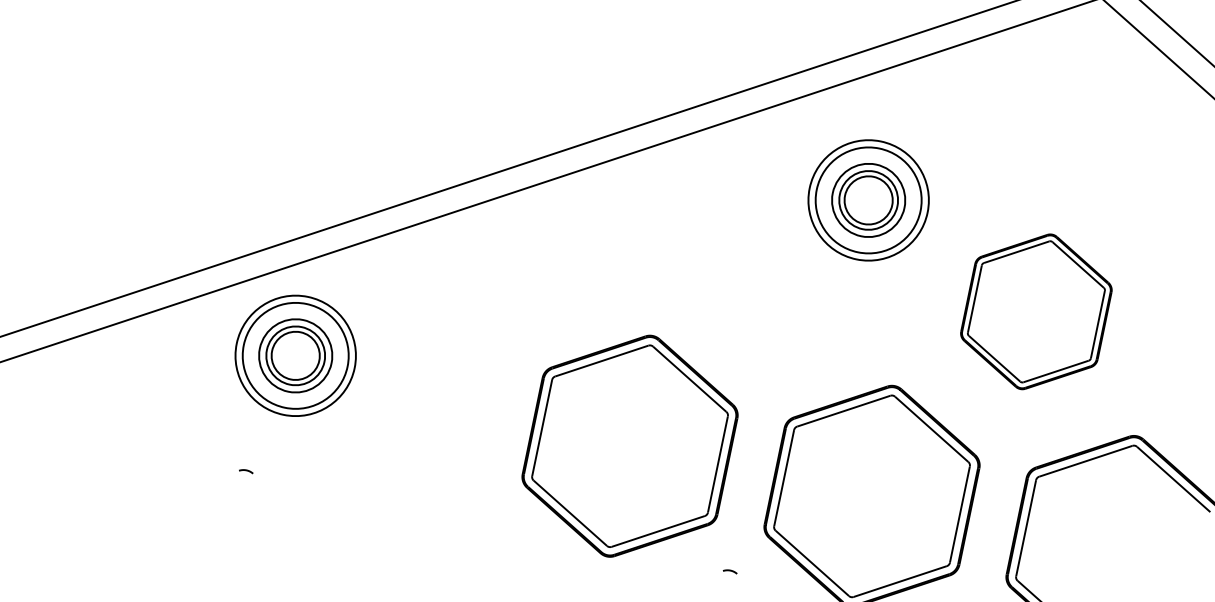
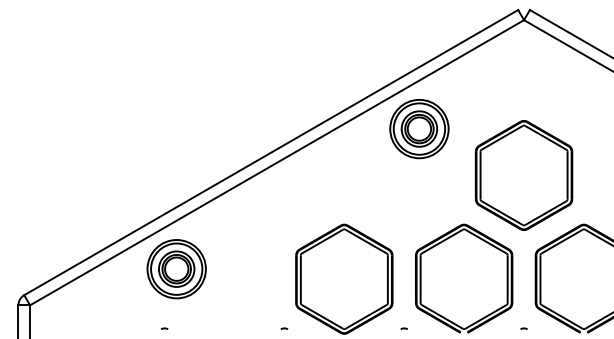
part: (868, 201) -> (419, 129), moved
part: (1035, 311) -> (523, 175), size x1.43
curve: (488, 520) -> (284, 328), added

